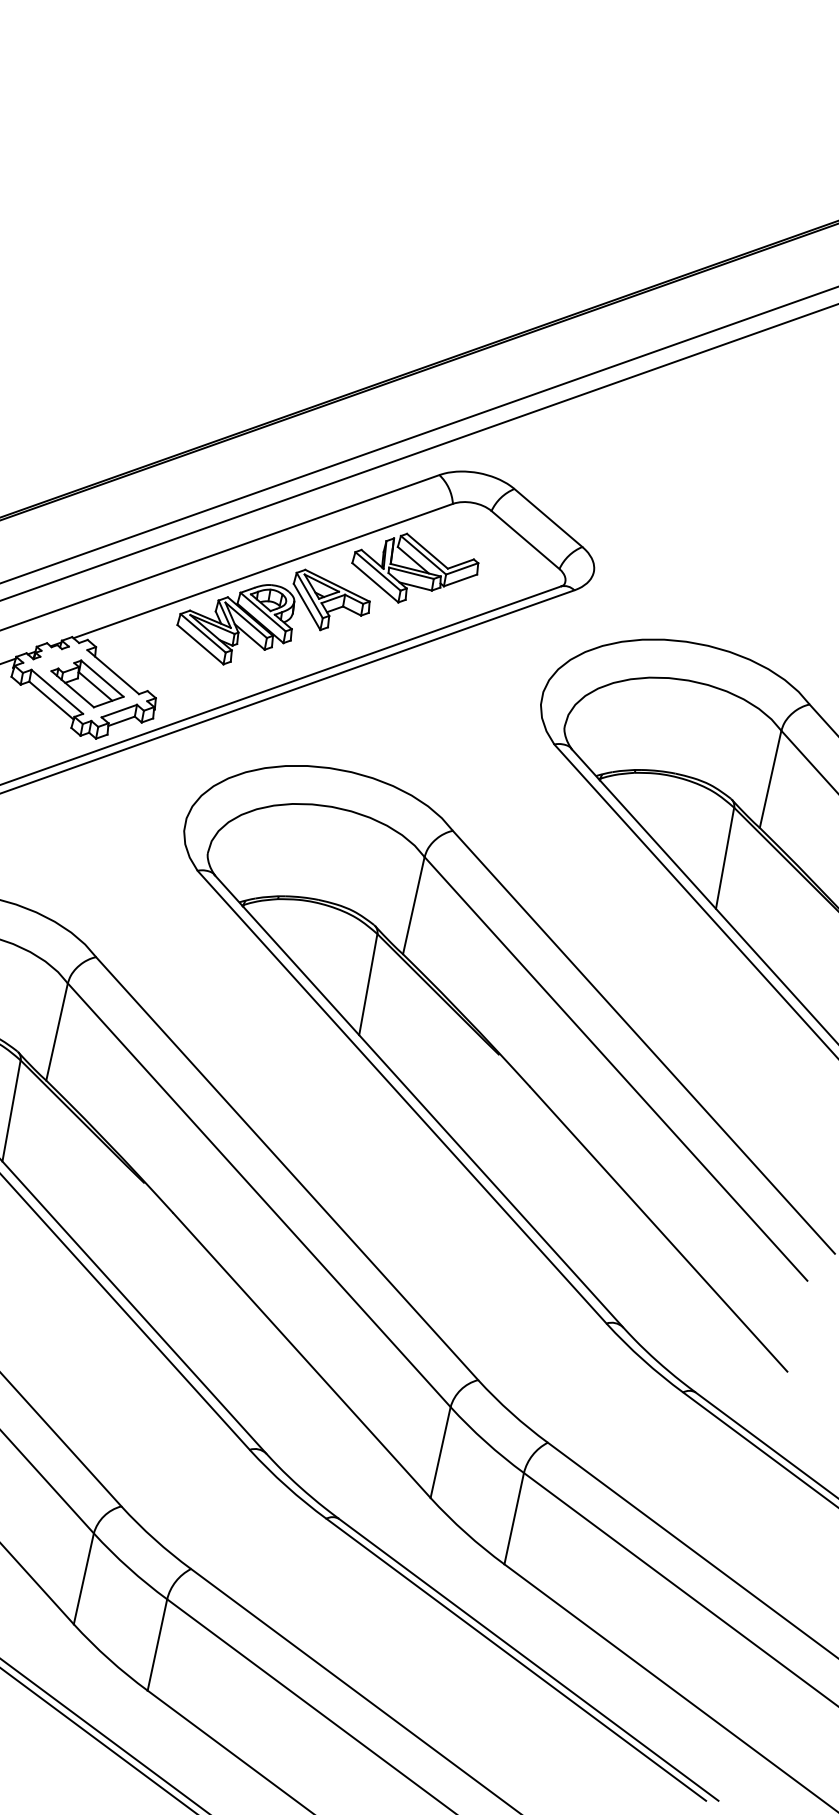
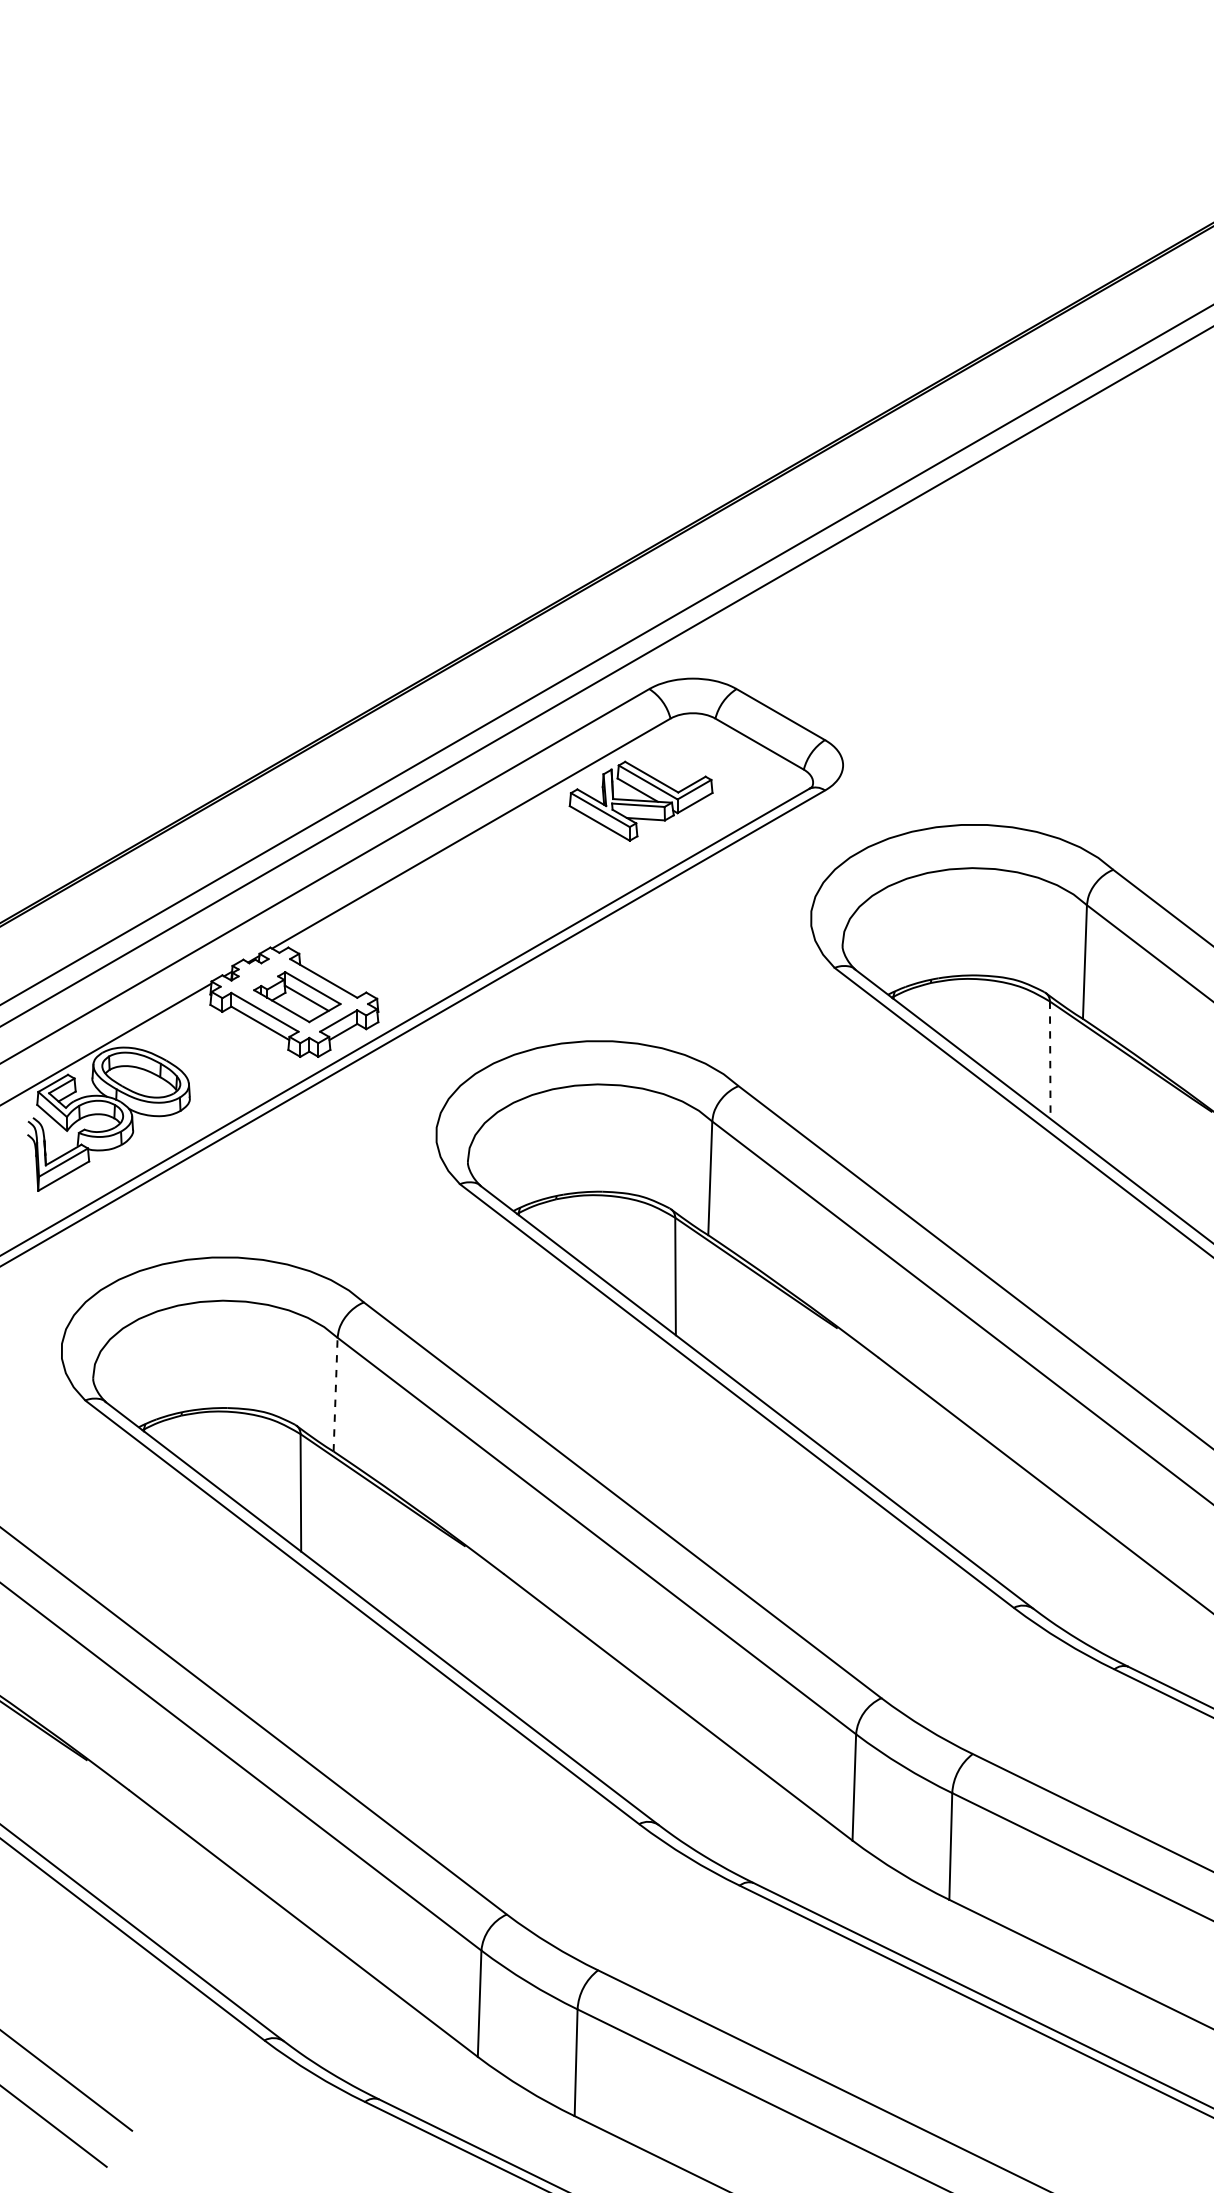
part: (273, 618) -> (492, 884), removed
line: (725, 858) -> (1050, 1060), solid -> dashed
line: (57, 1031) -> (335, 1394), solid -> dashed

